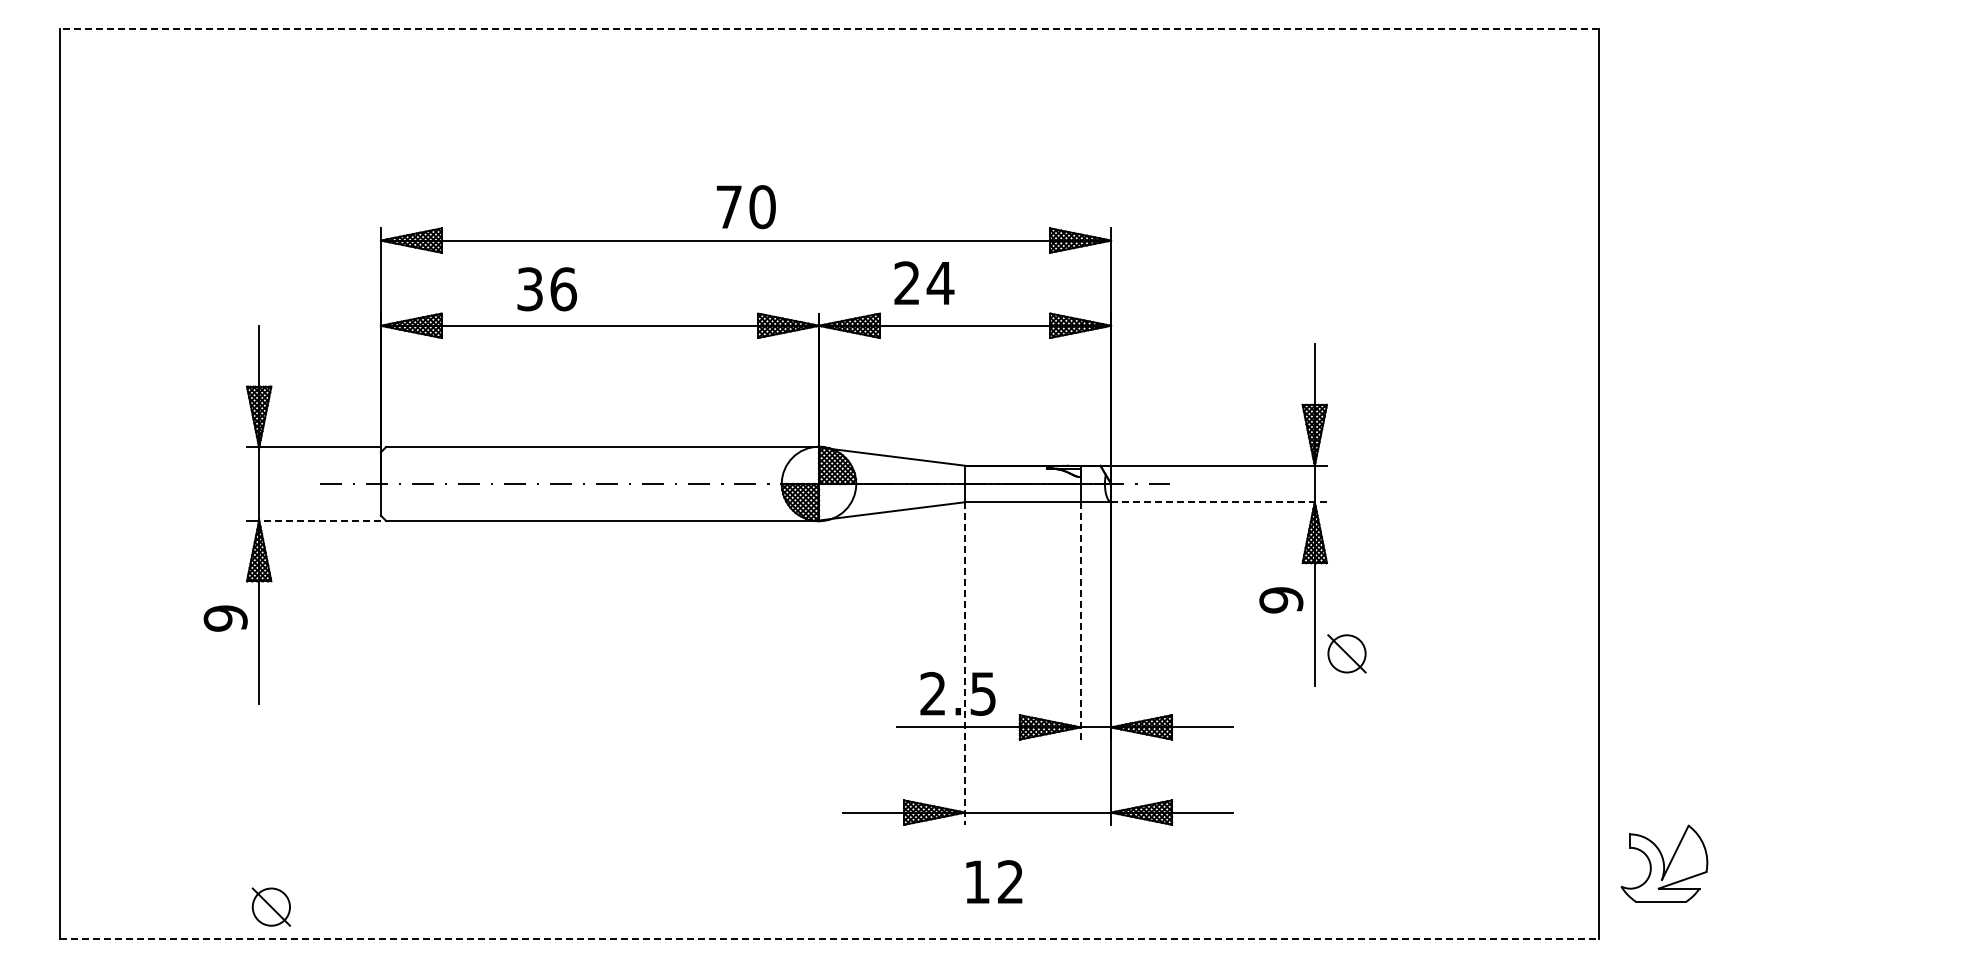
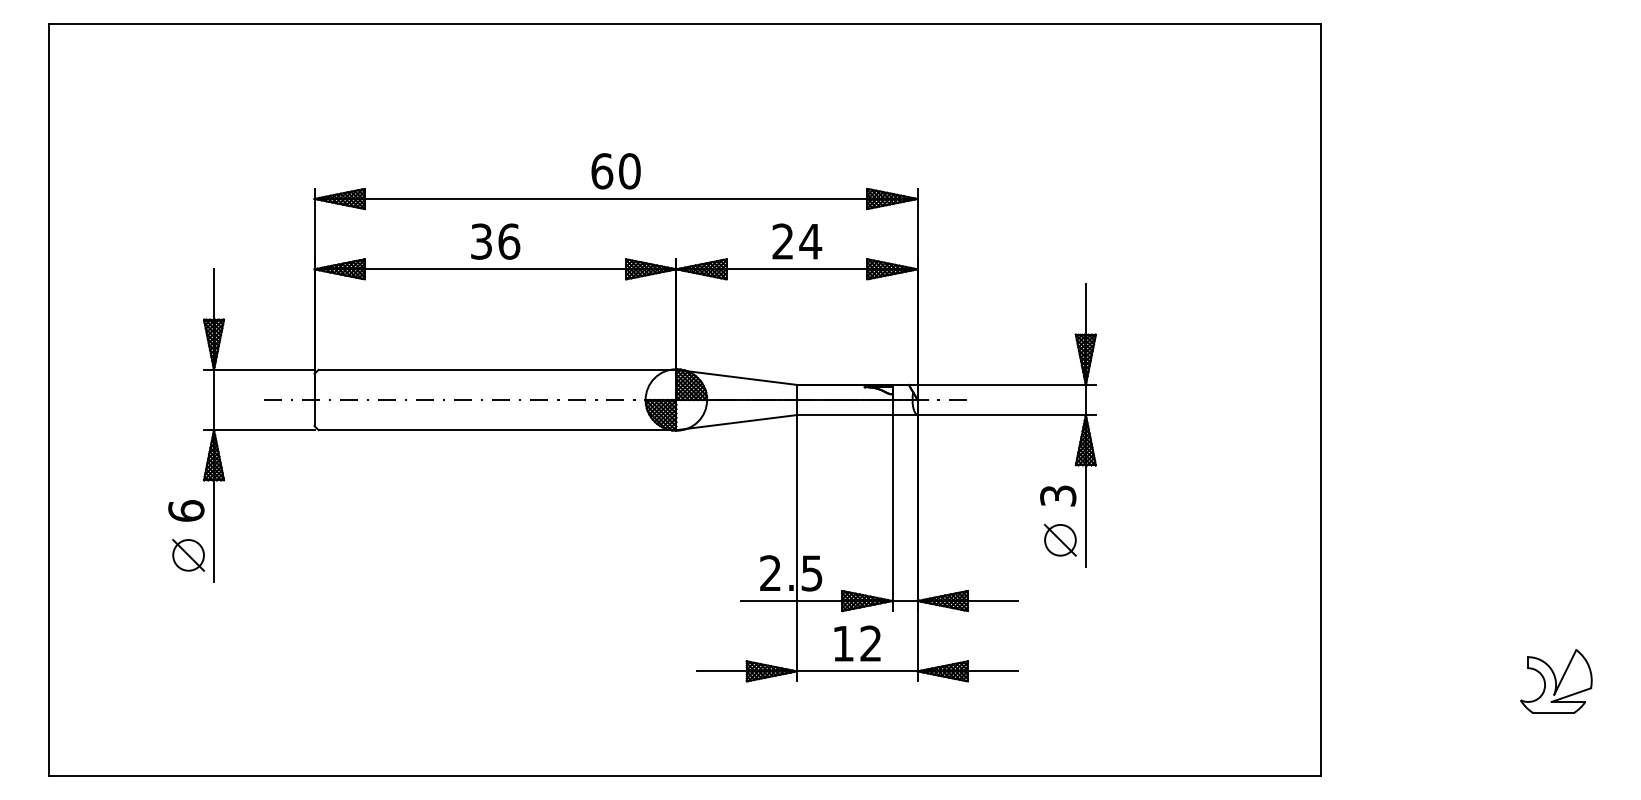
line: (829, 28) -> (685, 23), dashed -> solid
text: (729, 207) -> (602, 171), 70 -> 60
text: (924, 282) -> (797, 241), moved
text: (546, 289) -> (495, 241), moved
line: (1219, 502) -> (1007, 415), dashed -> solid
line: (320, 520) -> (264, 430), dashed -> solid
text: (1281, 600) -> (1058, 496), 9 -> 3
text: (225, 618) -> (186, 511), 9 -> 6
line: (1080, 620) -> (892, 512), dashed -> solid
part: (1346, 653) -> (1060, 539), moved
line: (965, 664) -> (797, 549), dashed -> solid
part: (1664, 863) -> (1556, 681), moved
text: (994, 881) -> (857, 643), moved
part: (271, 906) -> (188, 554), moved
line: (829, 939) -> (685, 776), dashed -> solid

